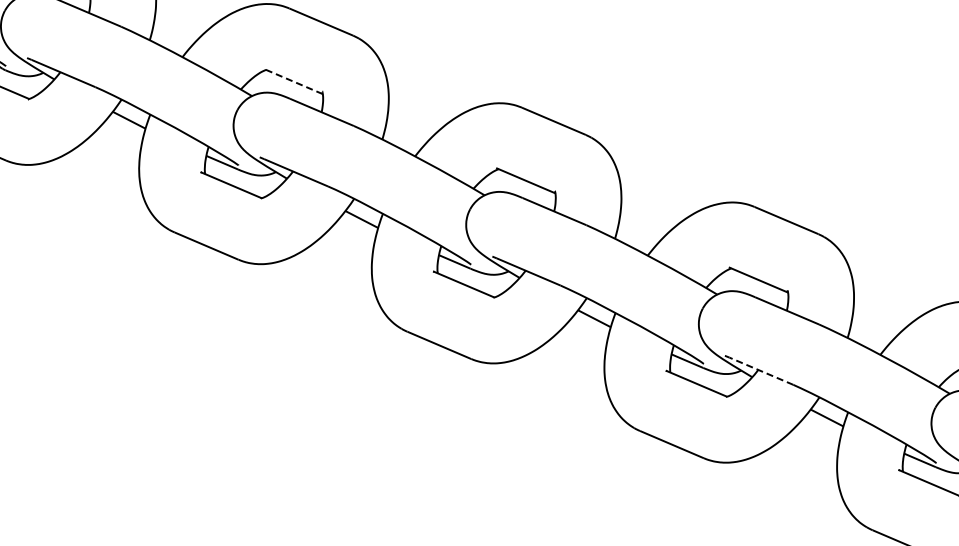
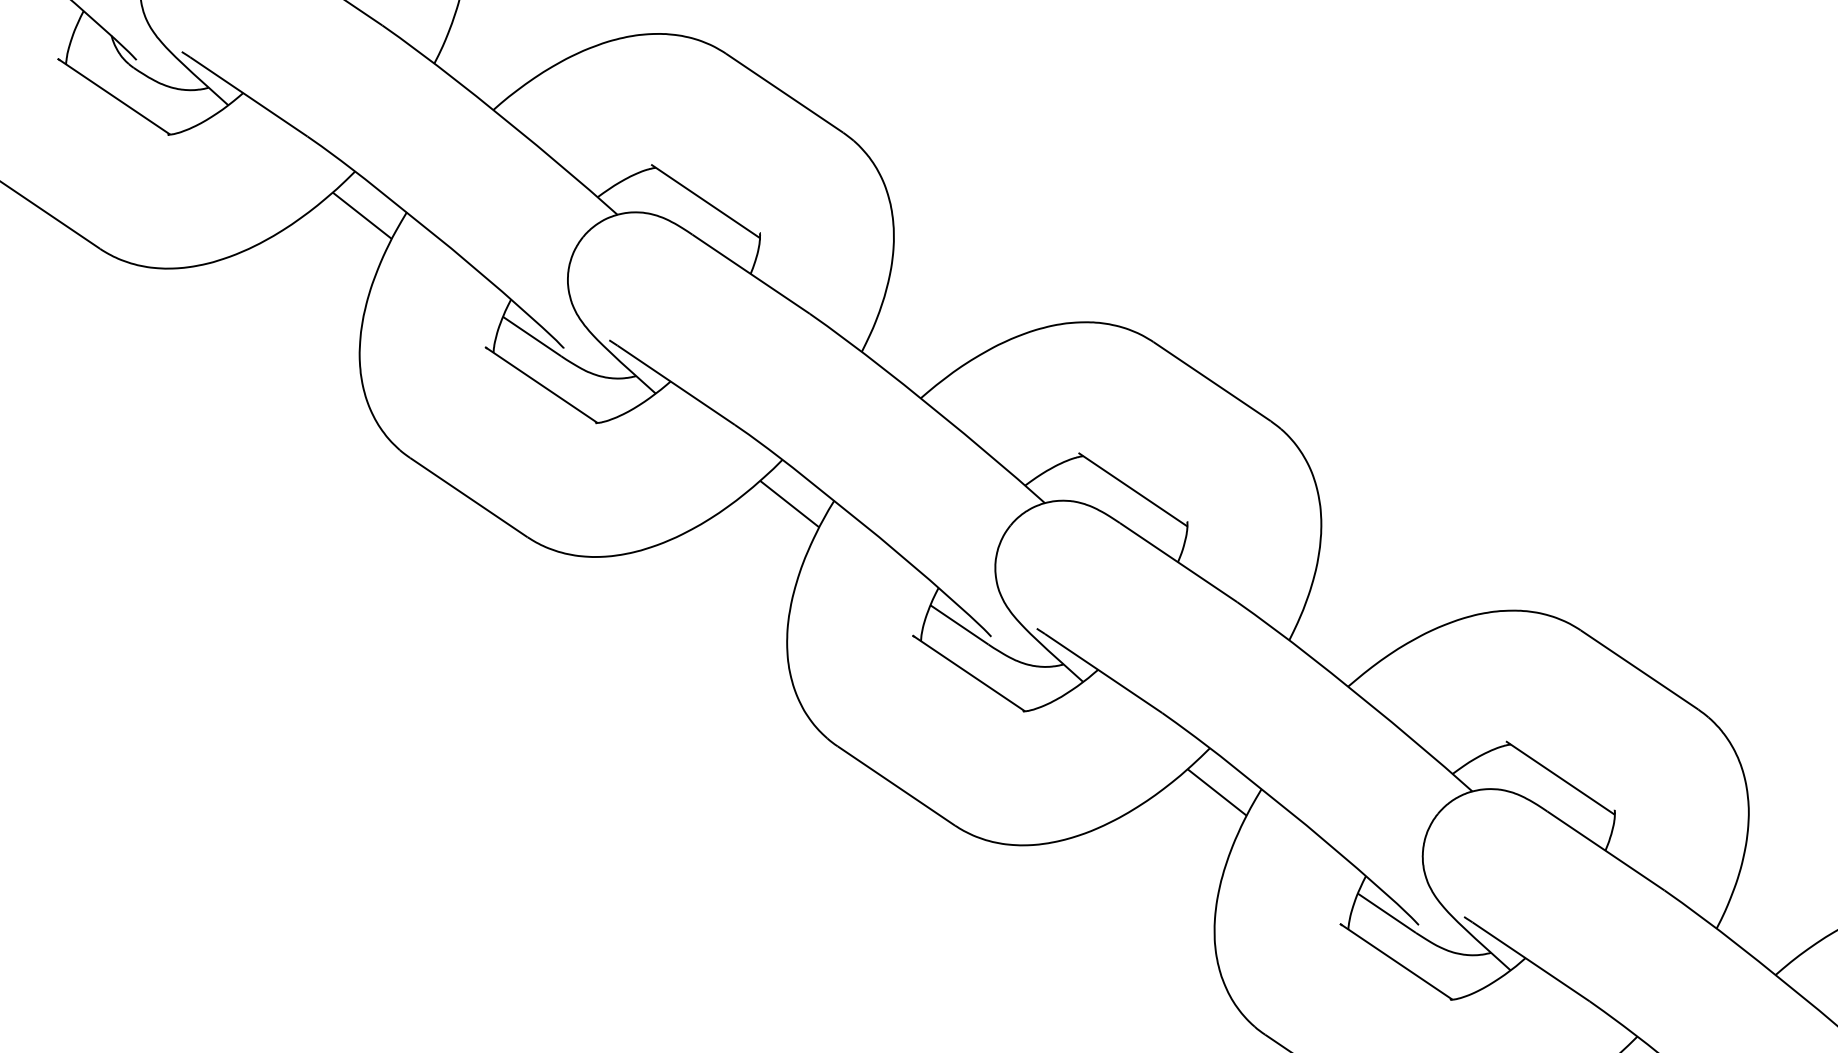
line: (292, 81) -> (704, 201), dashed -> solid
line: (761, 371) -> (1531, 962), dashed -> solid

